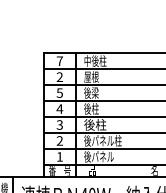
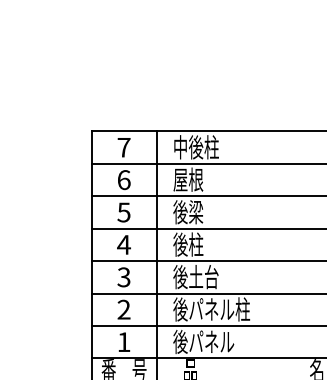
text: (59, 77) -> (123, 180), 2 -> 6
text: (95, 124) -> (196, 276), 後柱 -> 後土台

